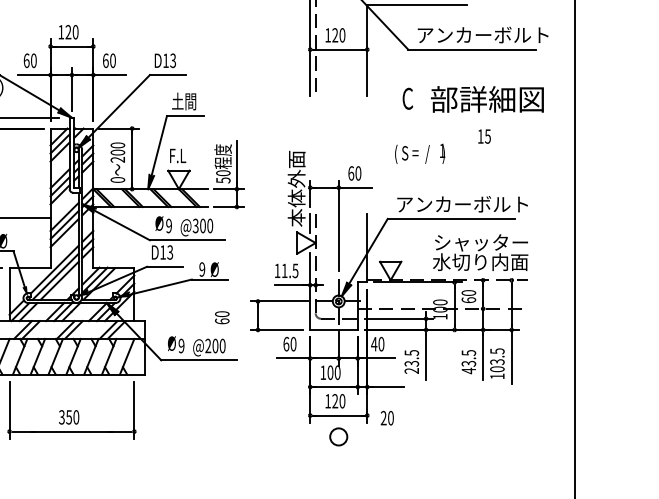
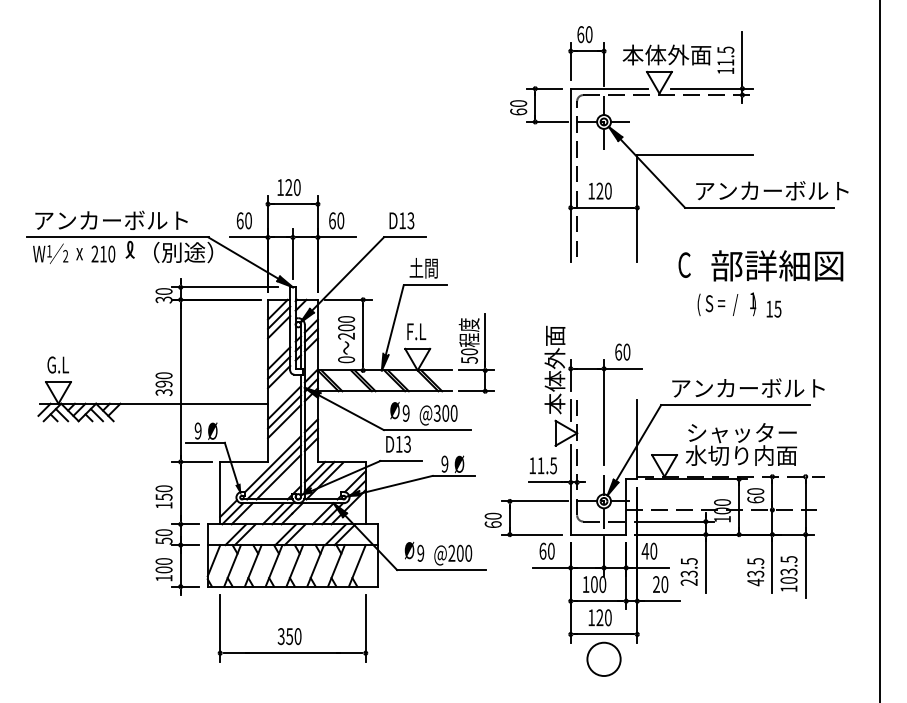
text: (419, 154) -> (726, 304), moved
text: (479, 252) -> (740, 444), moved
text: (221, 316) -> (492, 519), moved
text: (387, 418) -> (660, 584), moved
circle: (338, 437) -> (603, 659), size x1.67

